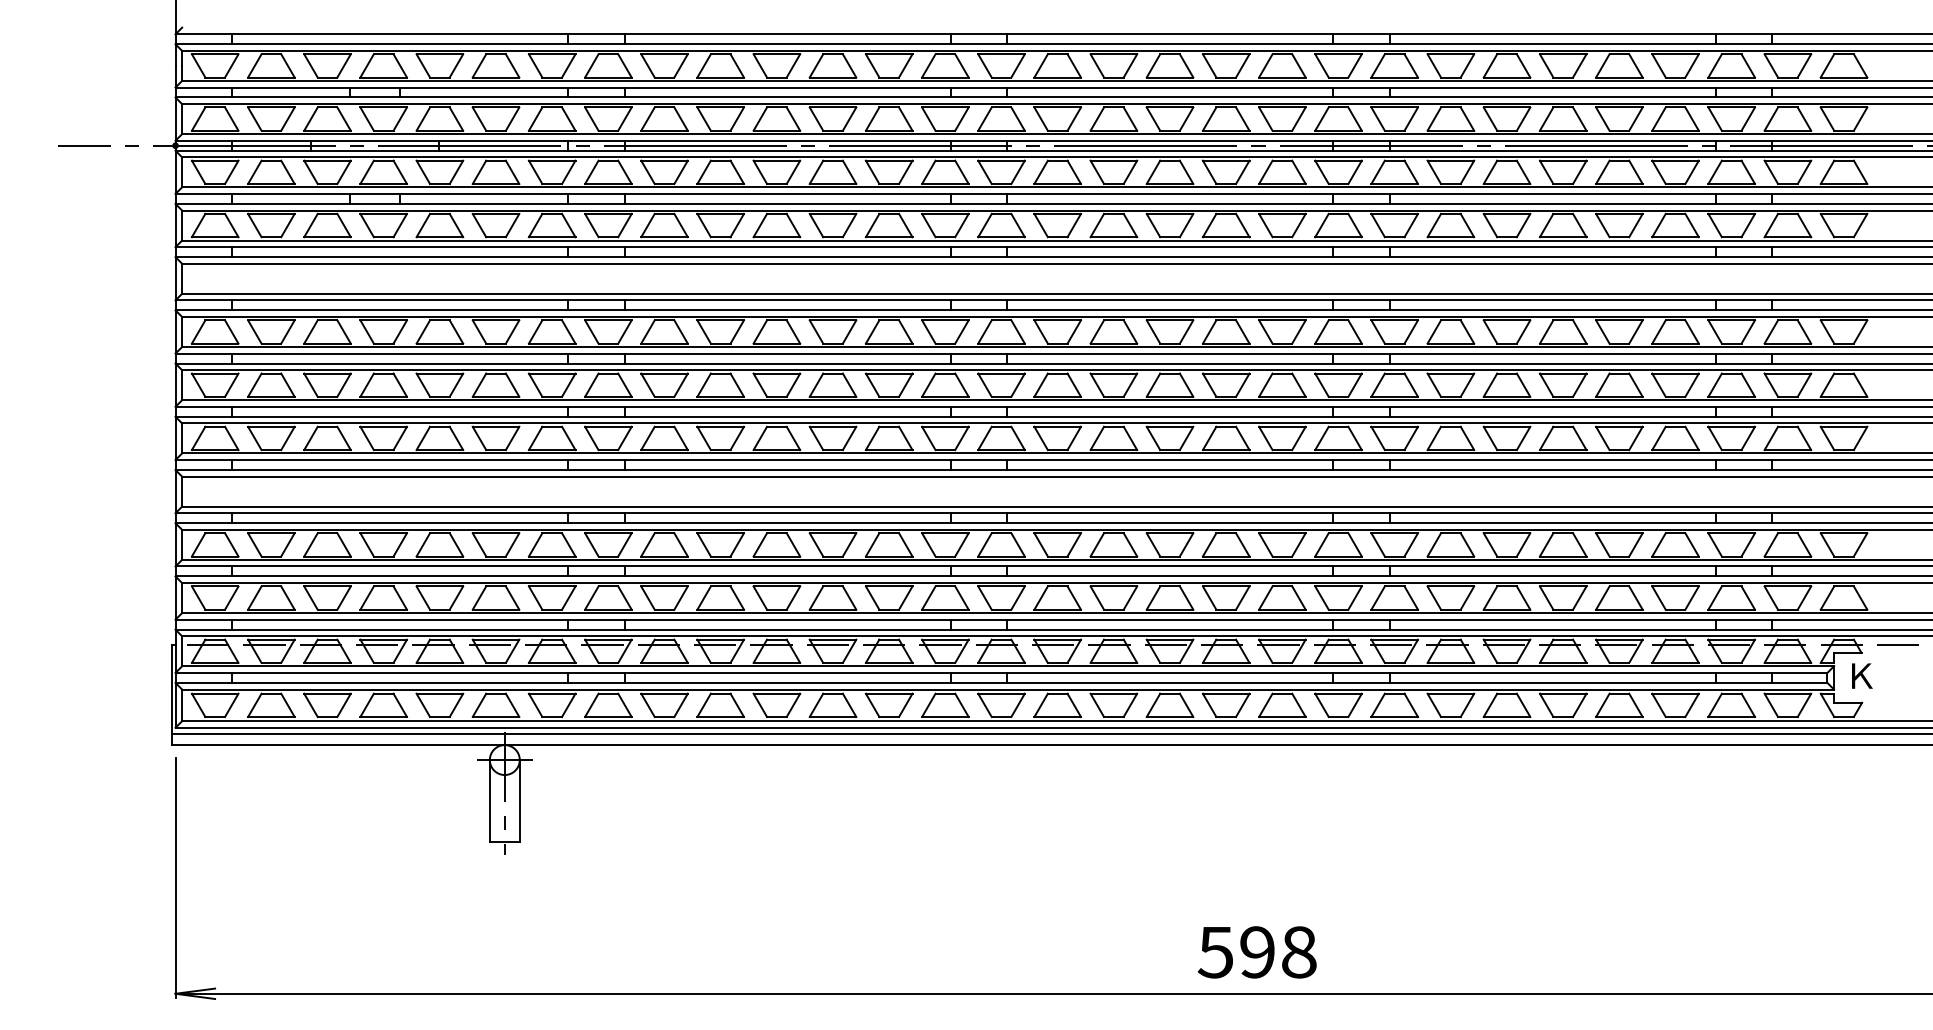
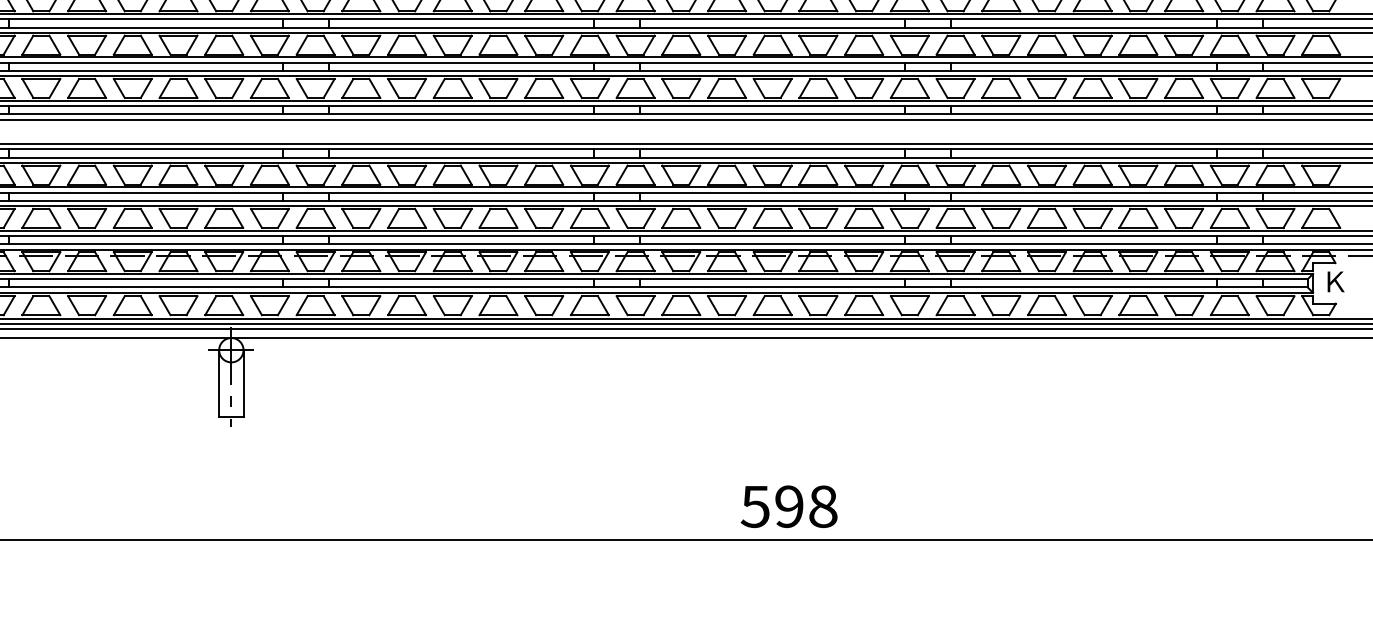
text: (1256, 952) -> (788, 506), moved

